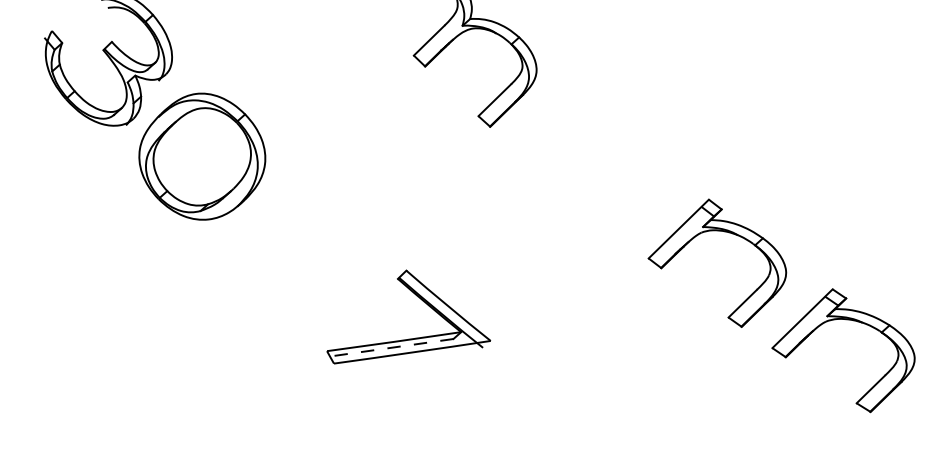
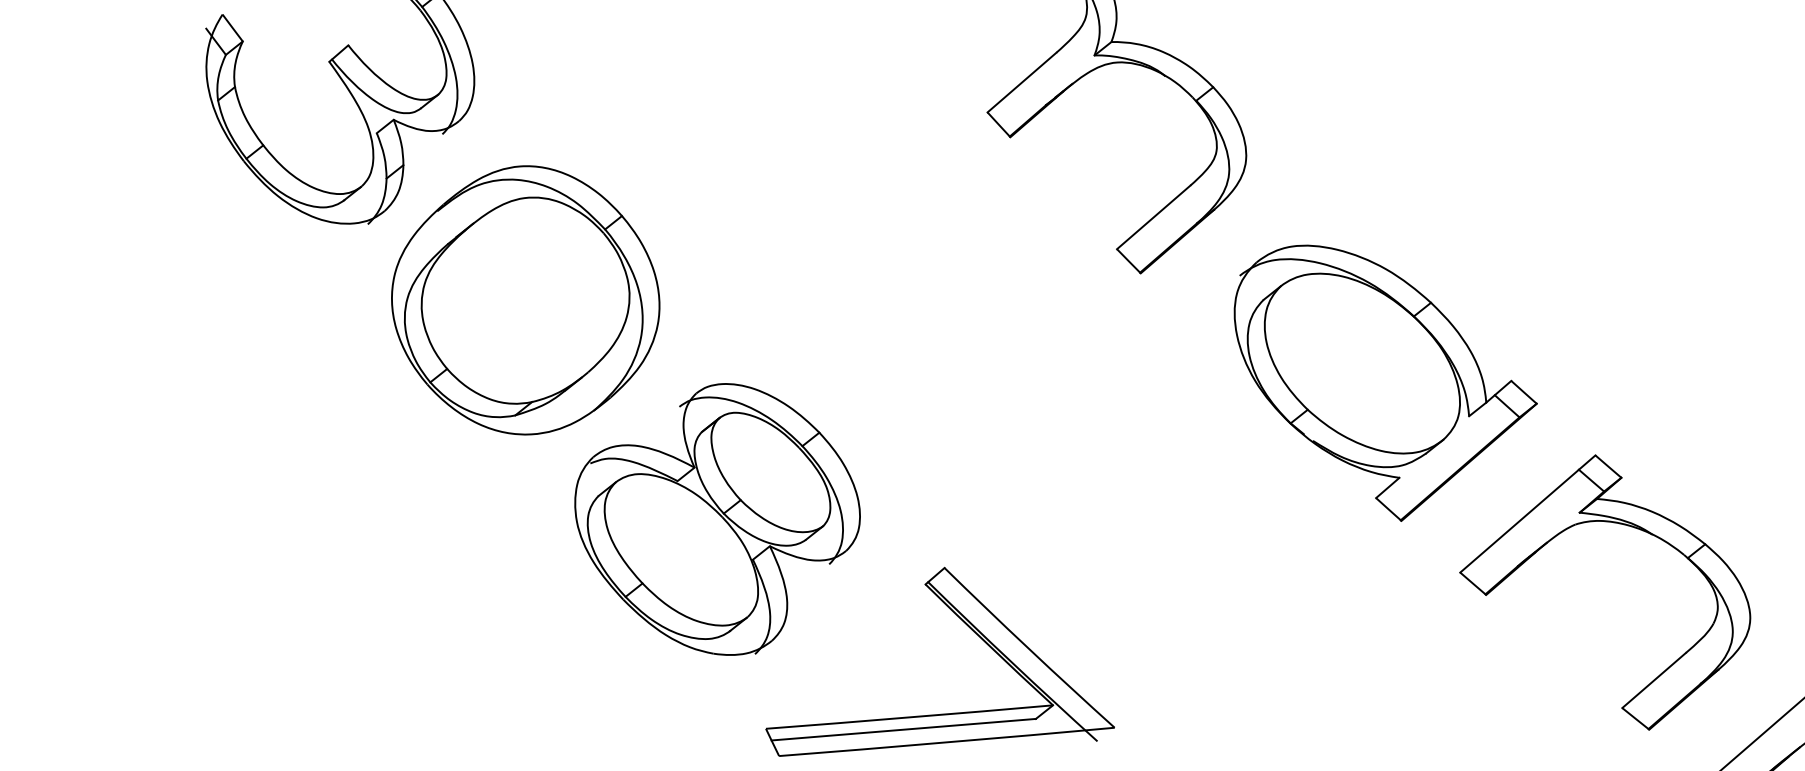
part: (607, 172) -> (1383, 384), added
part: (298, 253) -> (717, 517), added
line: (391, 347) -> (903, 729), dashed -> solid

